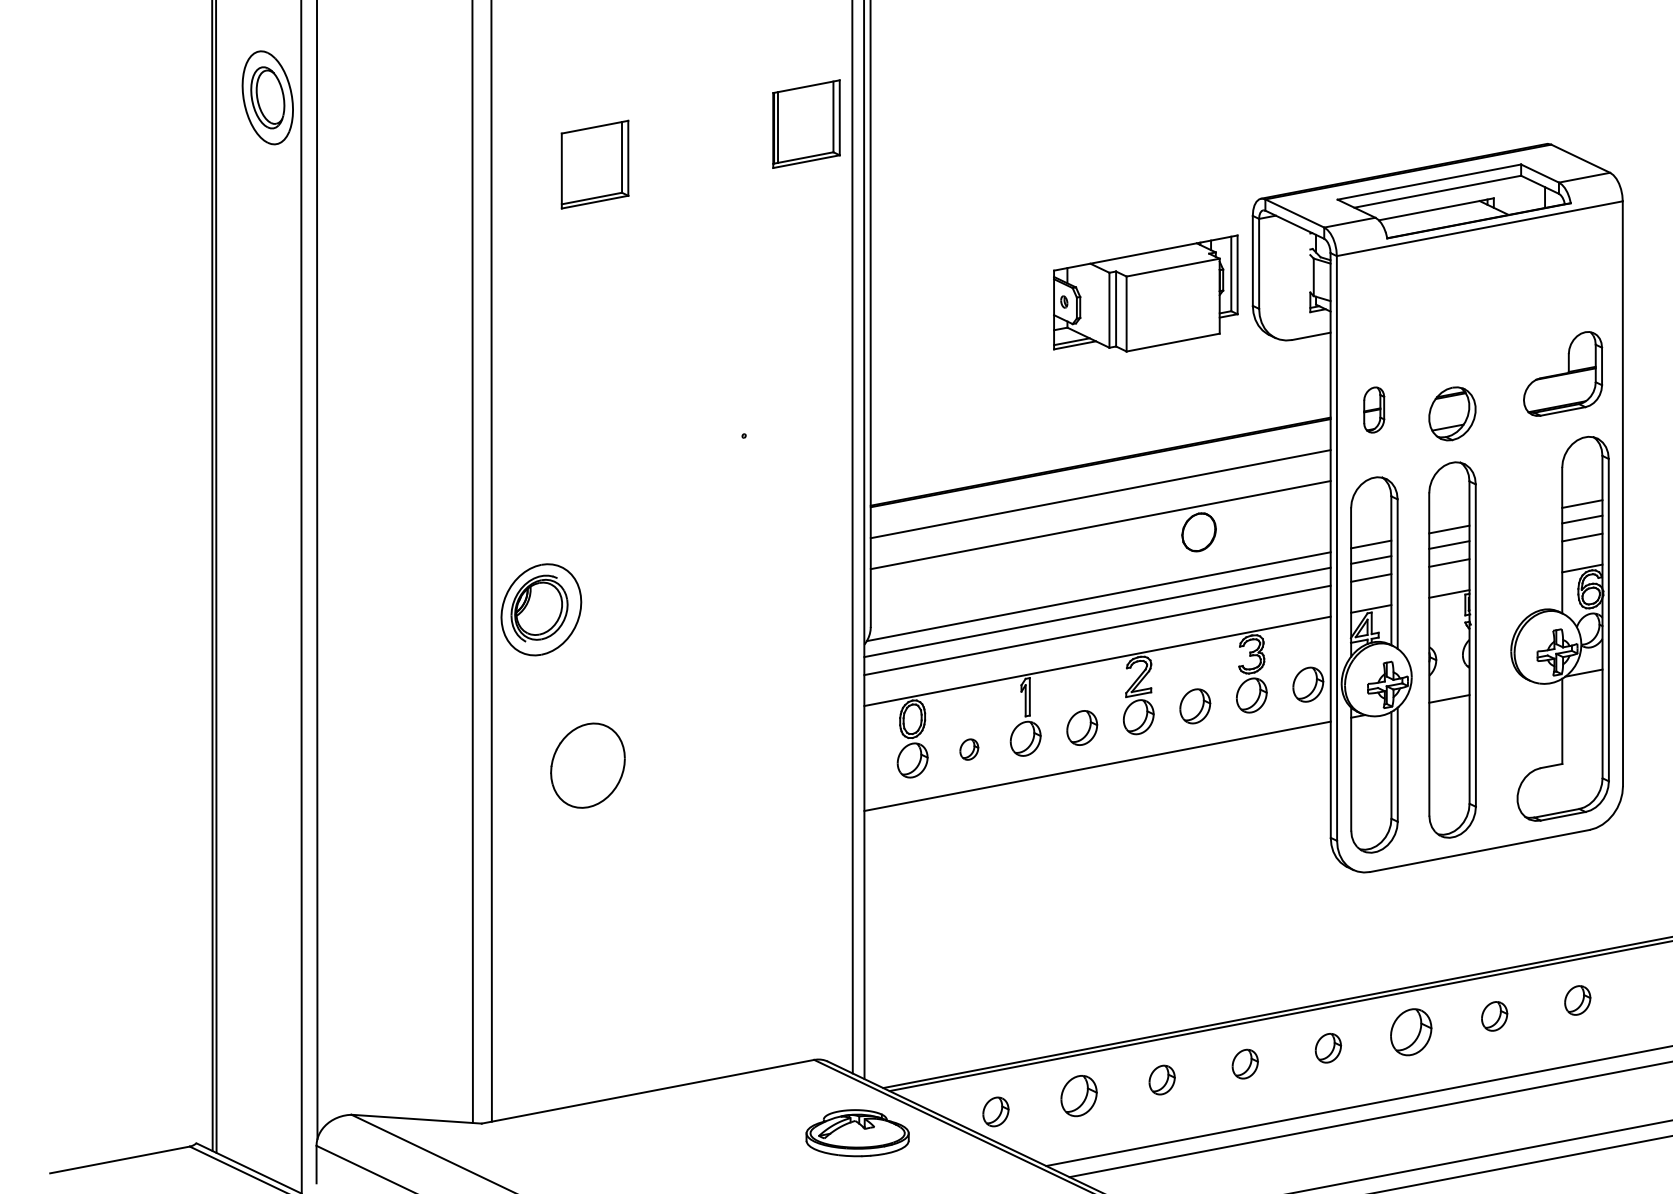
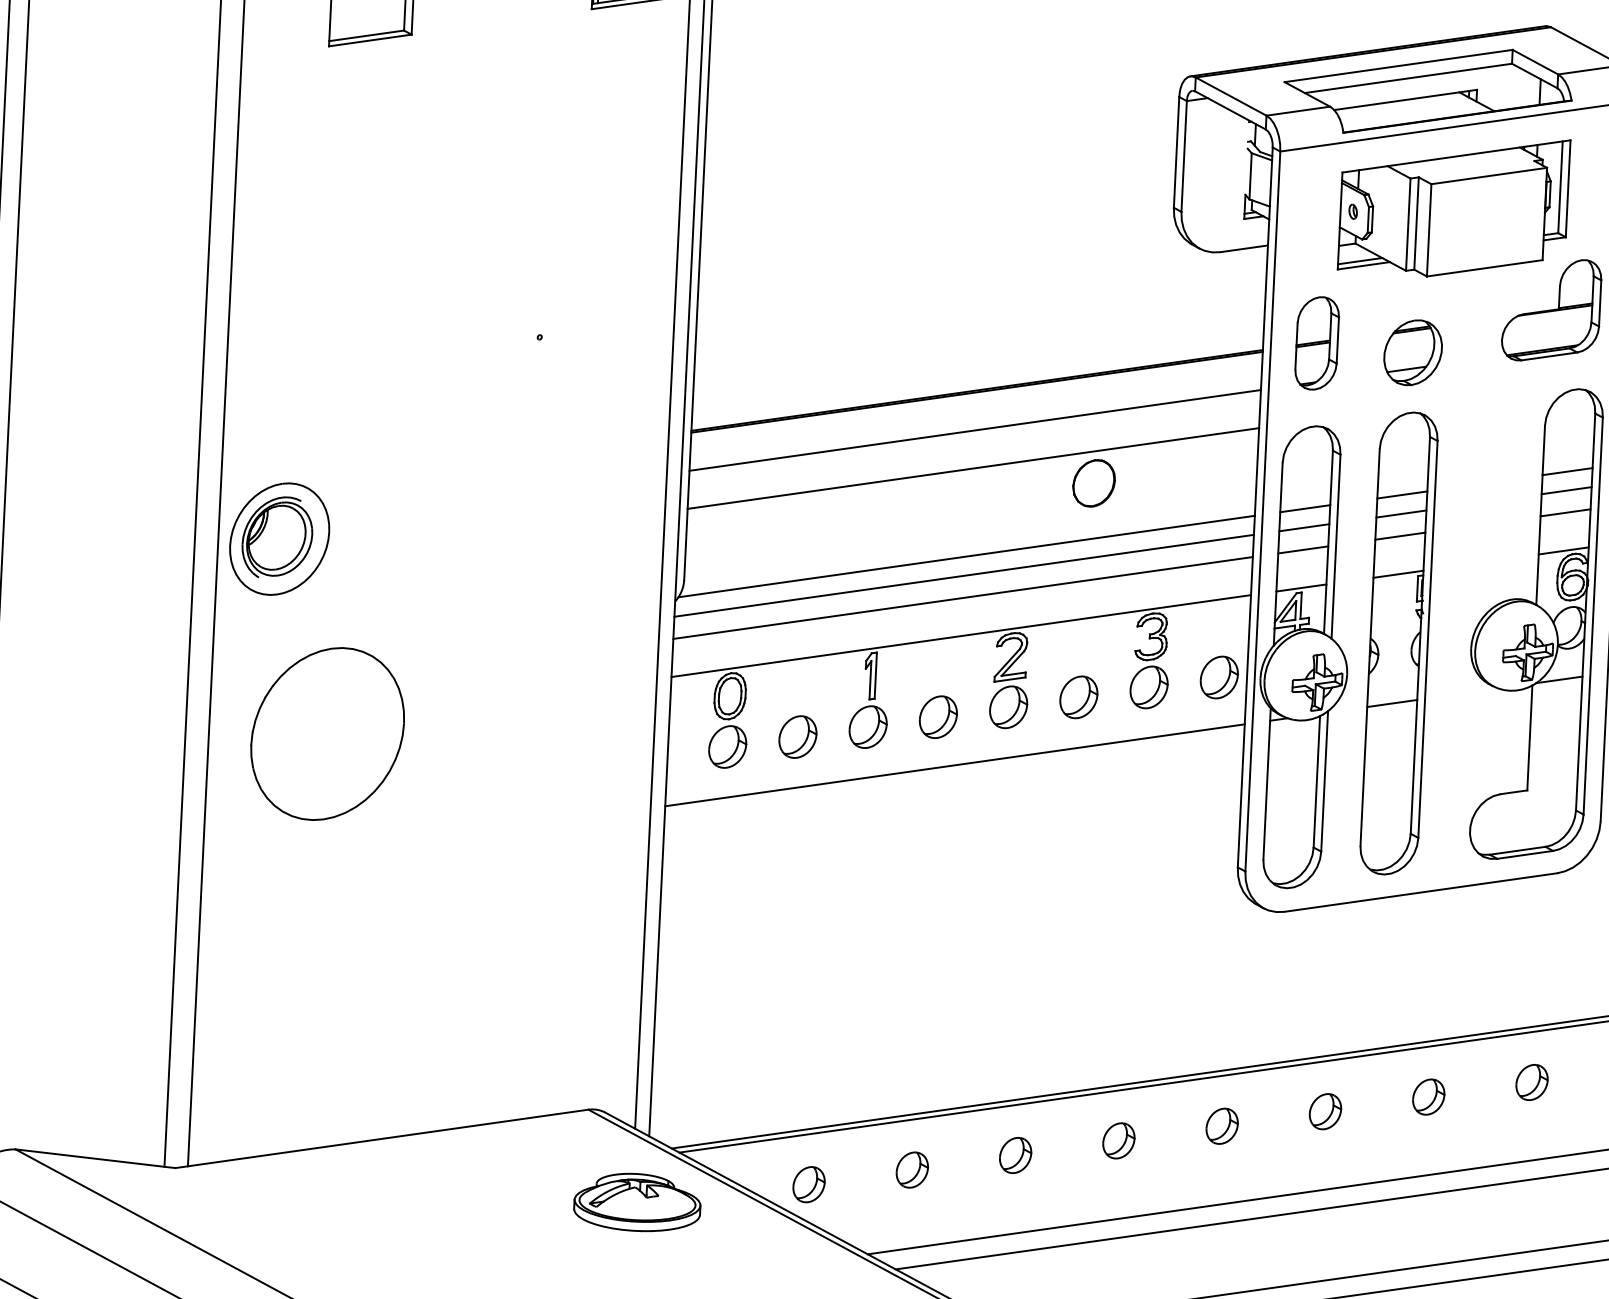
part: (1145, 293) -> (1453, 206), moved
part: (1373, 409) -> (1316, 342), size x1.67
part: (969, 749) -> (798, 736), size x1.67
part: (587, 765) -> (327, 733), size x1.67
part: (1411, 1032) -> (1325, 1111), size x0.62
part: (1078, 1095) -> (911, 1169), size x0.71

